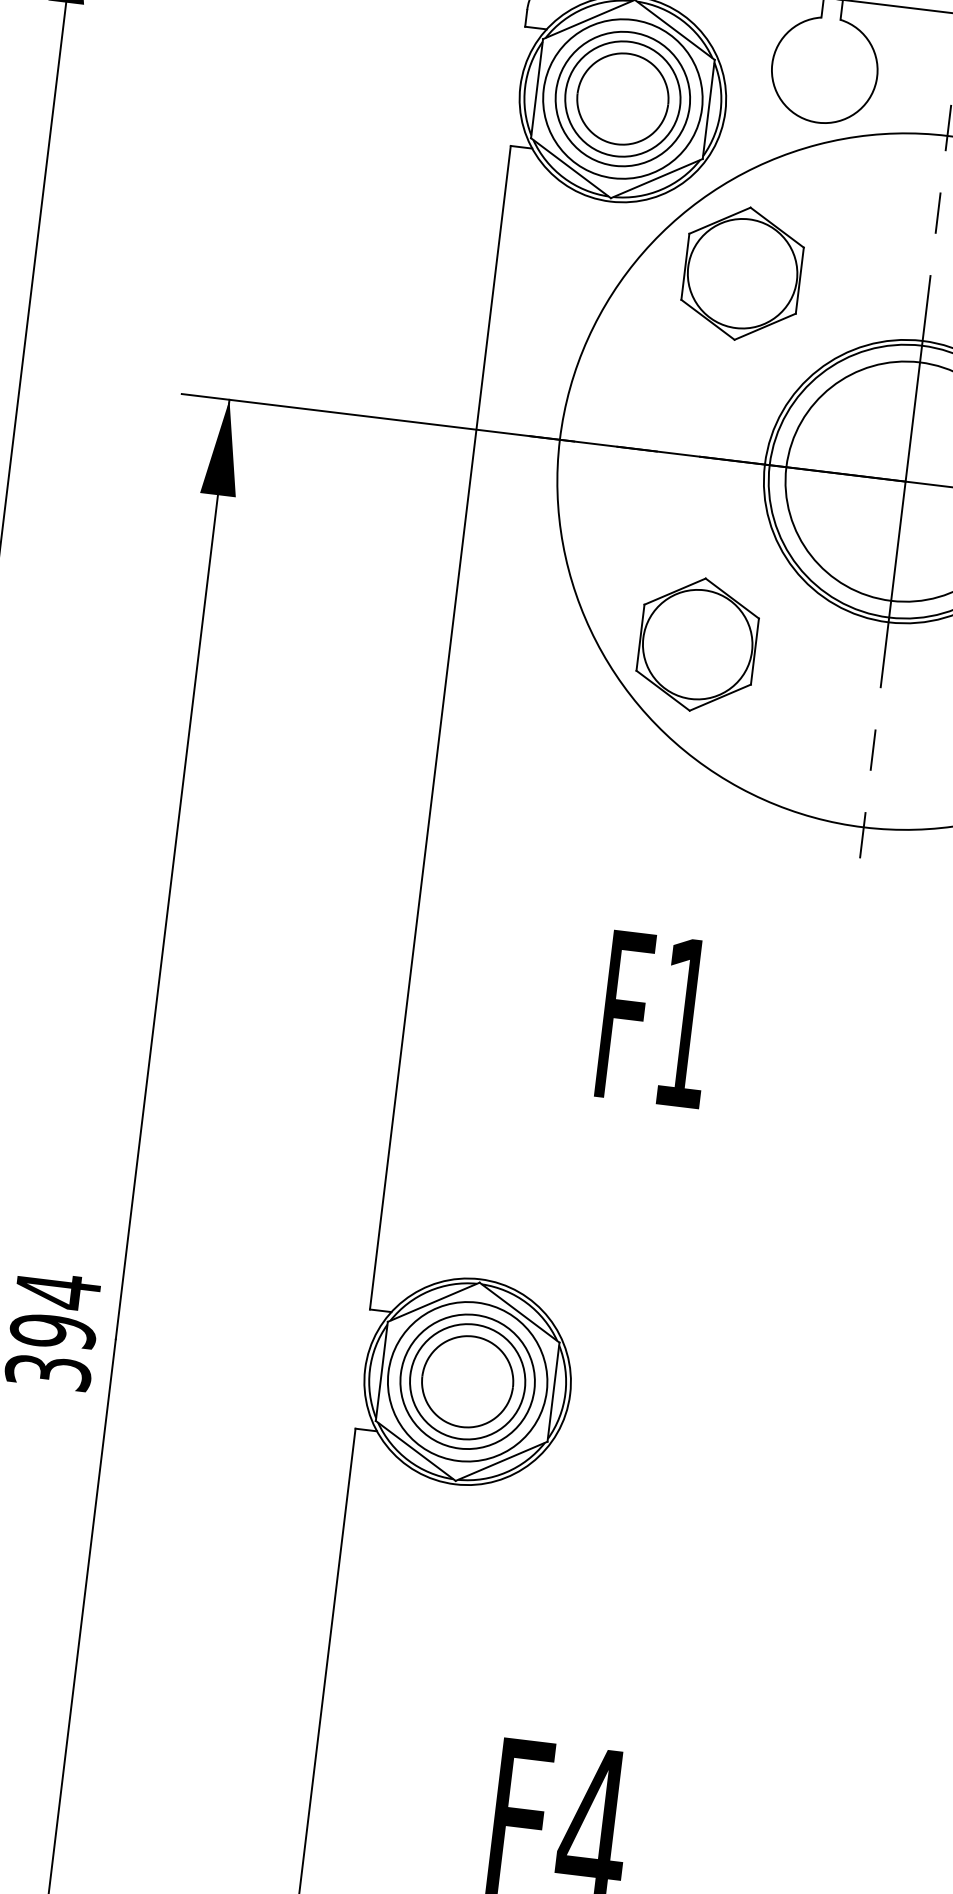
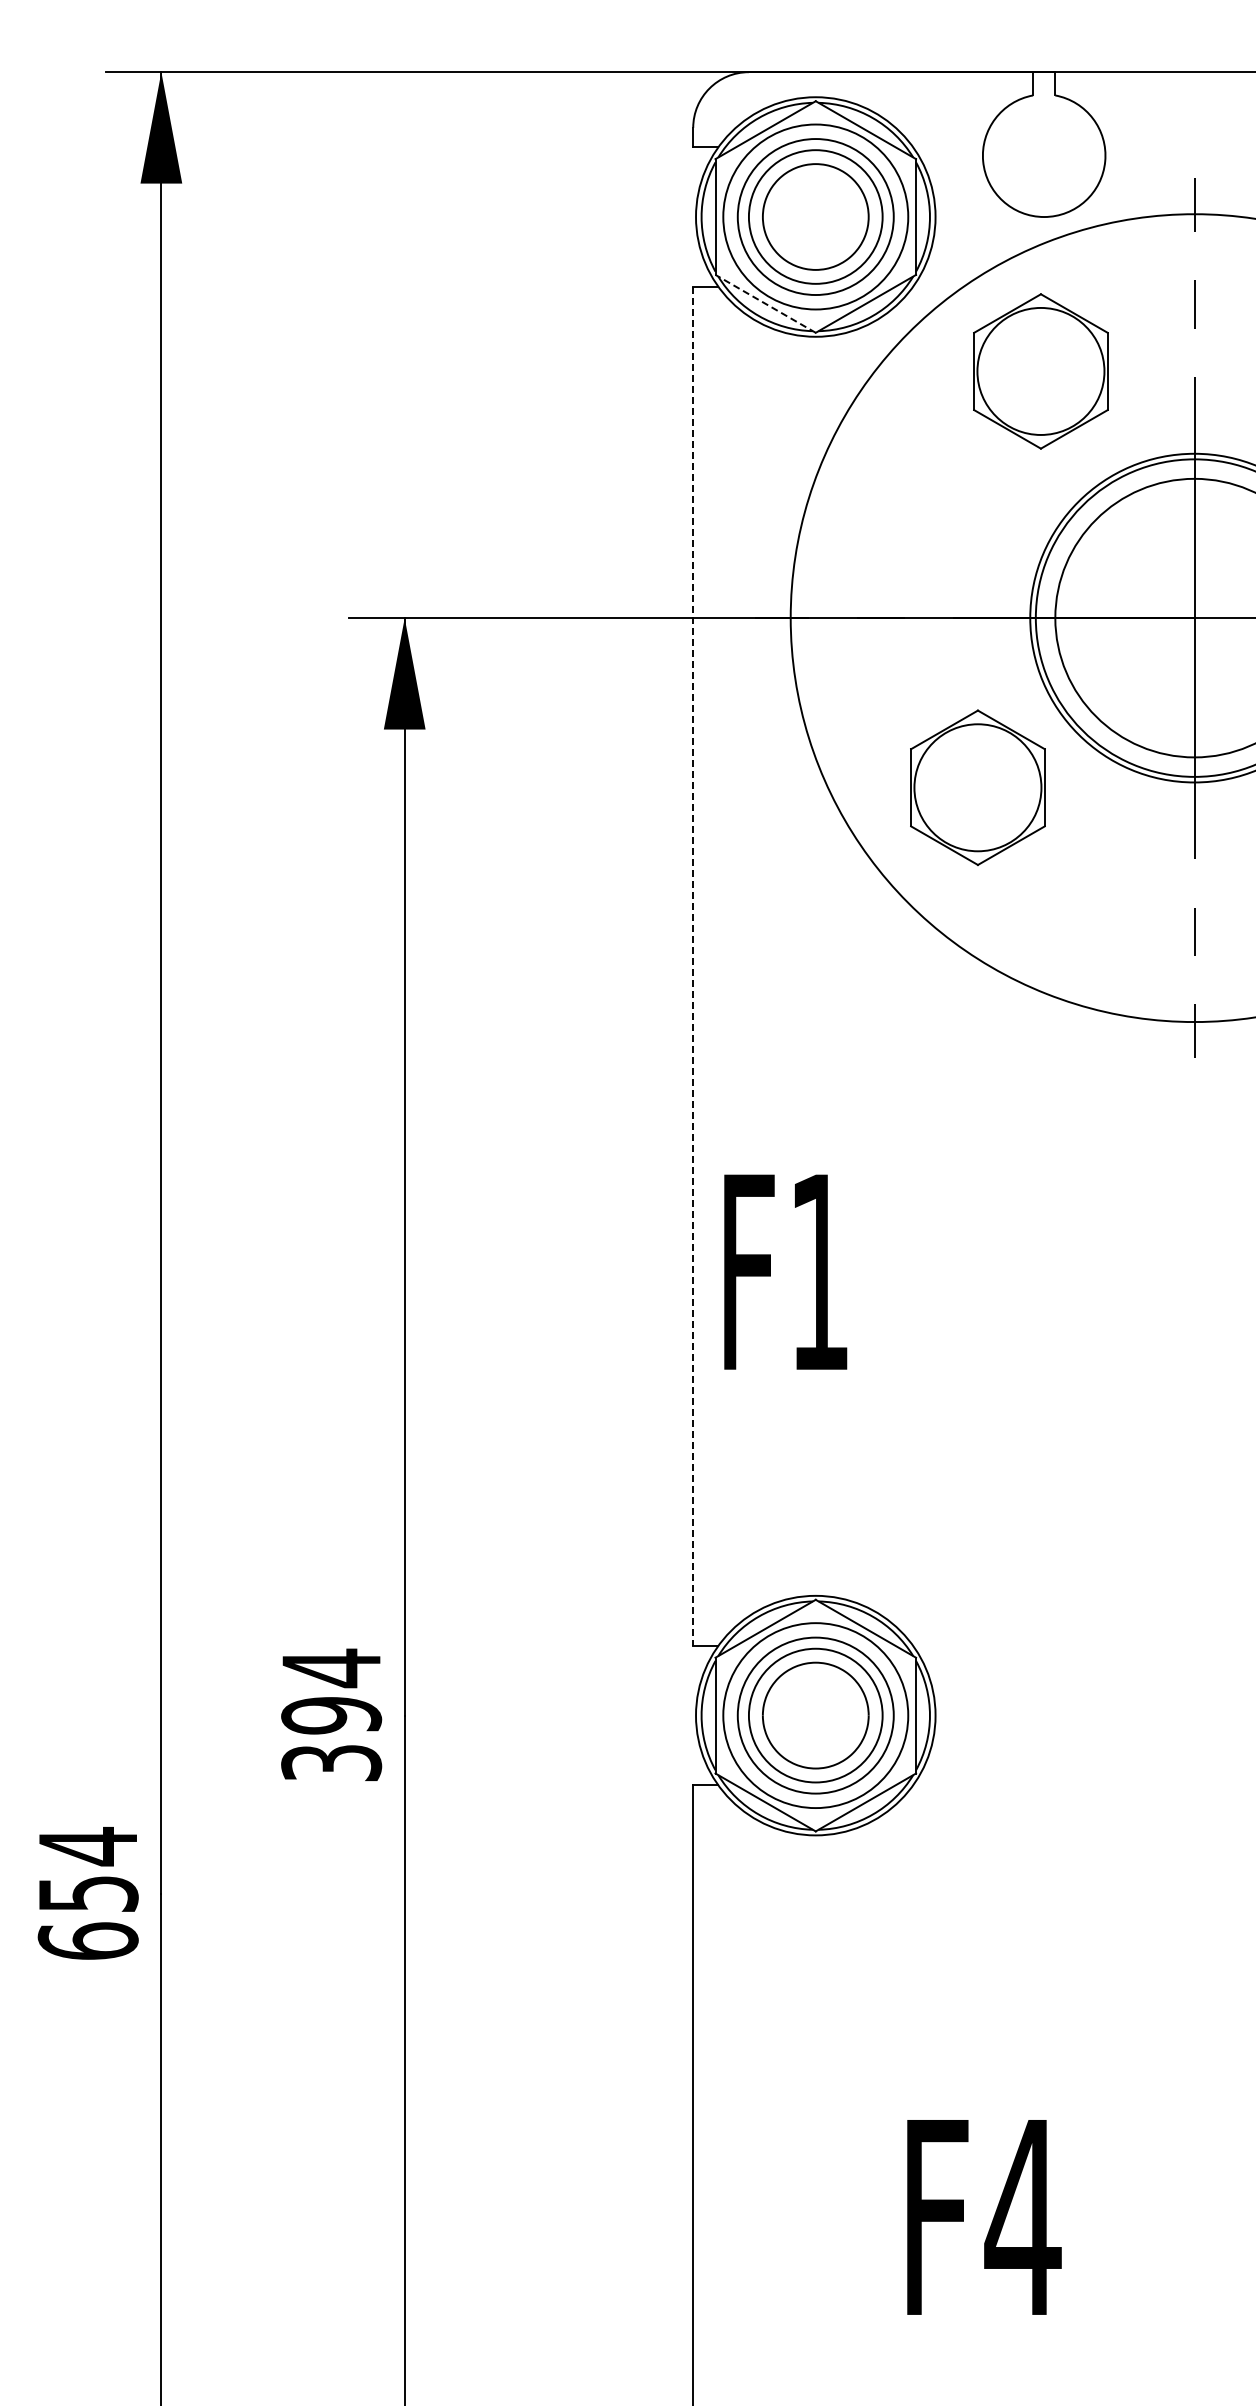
line: (570, 167) -> (765, 303), solid -> dashed
part: (742, 273) -> (1040, 371), moved
part: (697, 644) -> (977, 787), moved
line: (440, 727) -> (693, 966), solid -> dashed
text: (656, 1018) -> (785, 1271), moved

